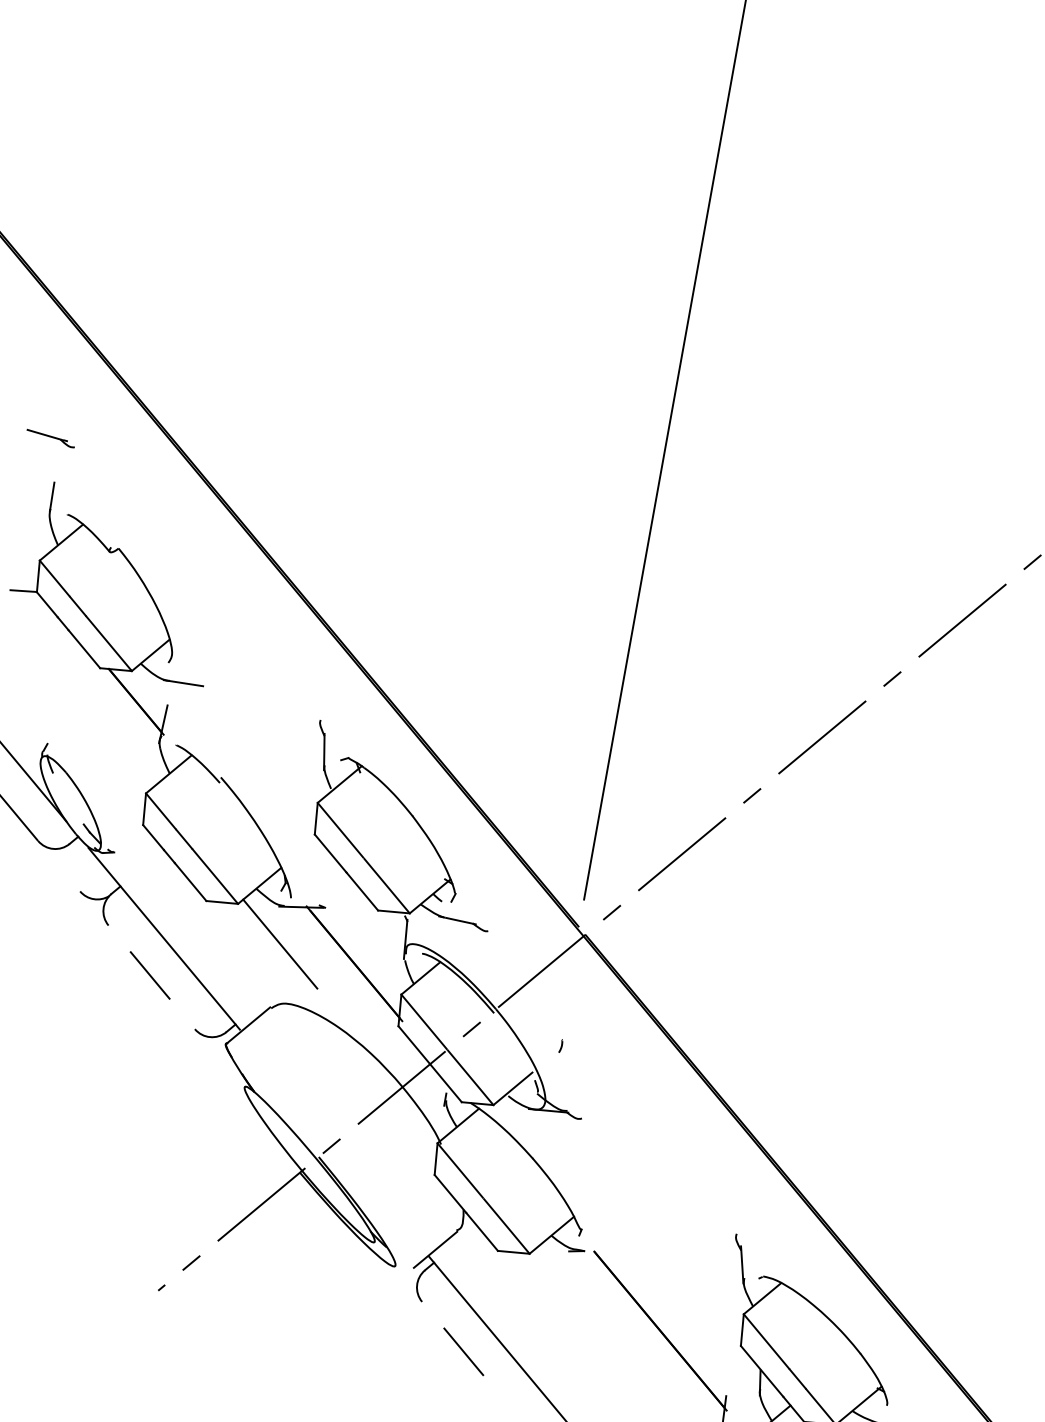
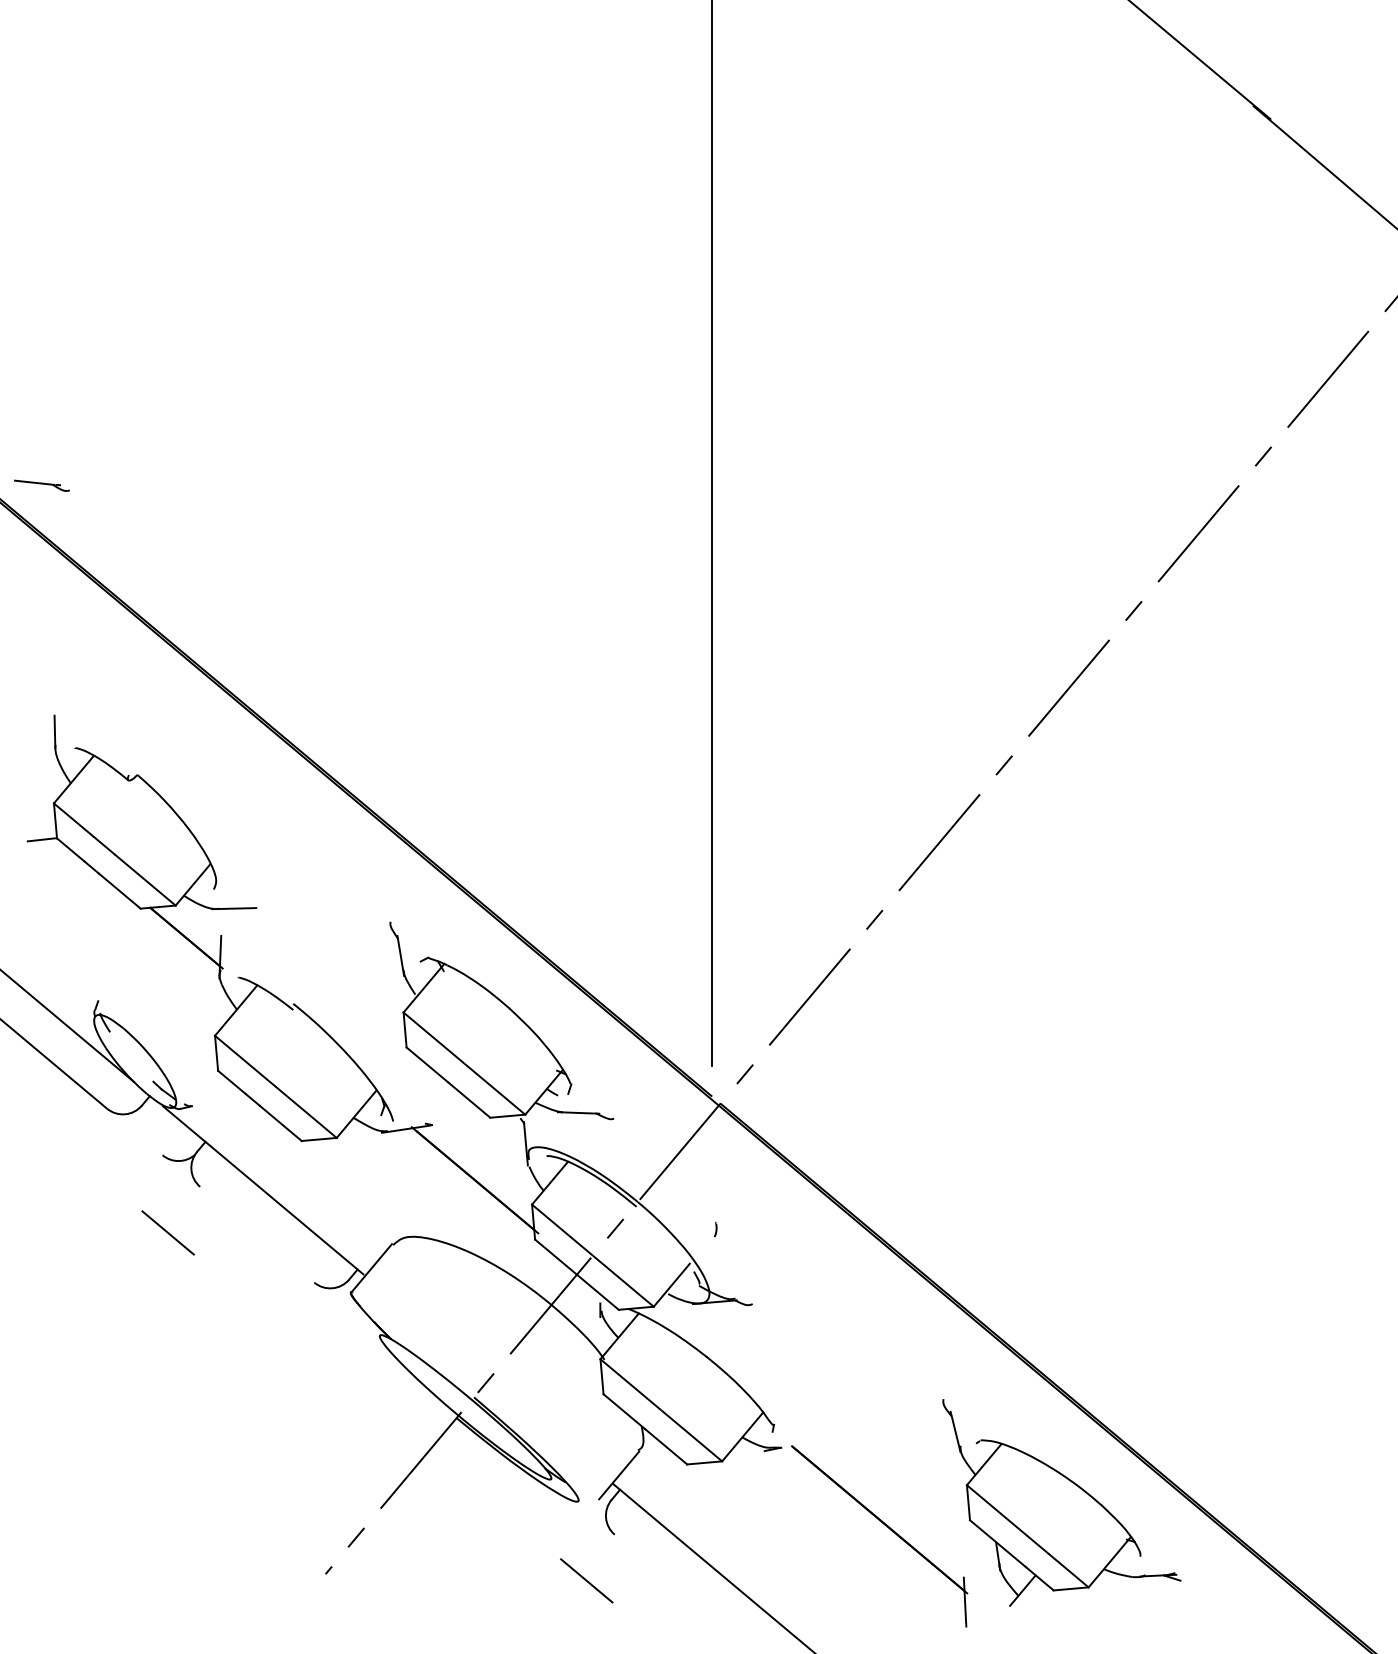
part: (50, 438) -> (41, 485), moved
line: (280, 944) -> (390, 1173), removed
line: (149, 974) -> (167, 1232), moved
line: (463, 1351) -> (586, 1580), moved

